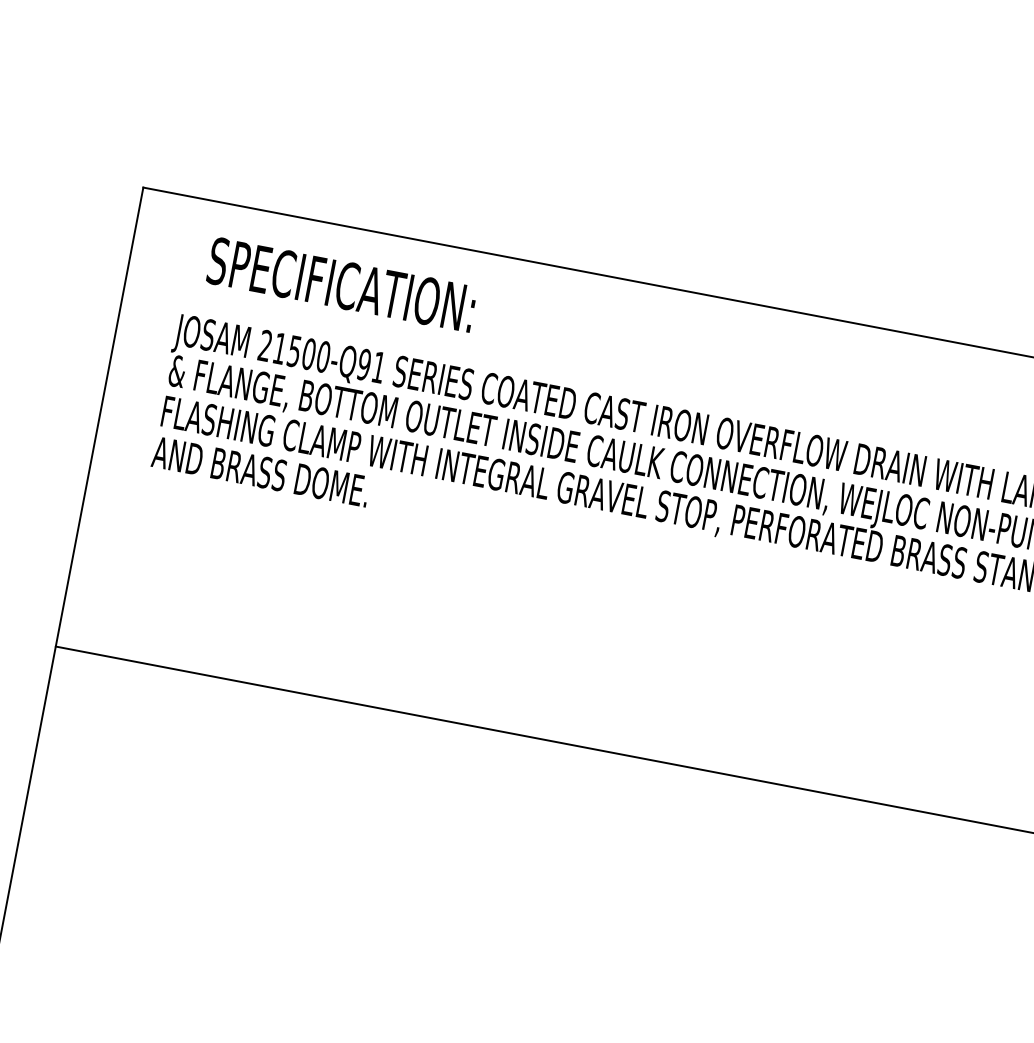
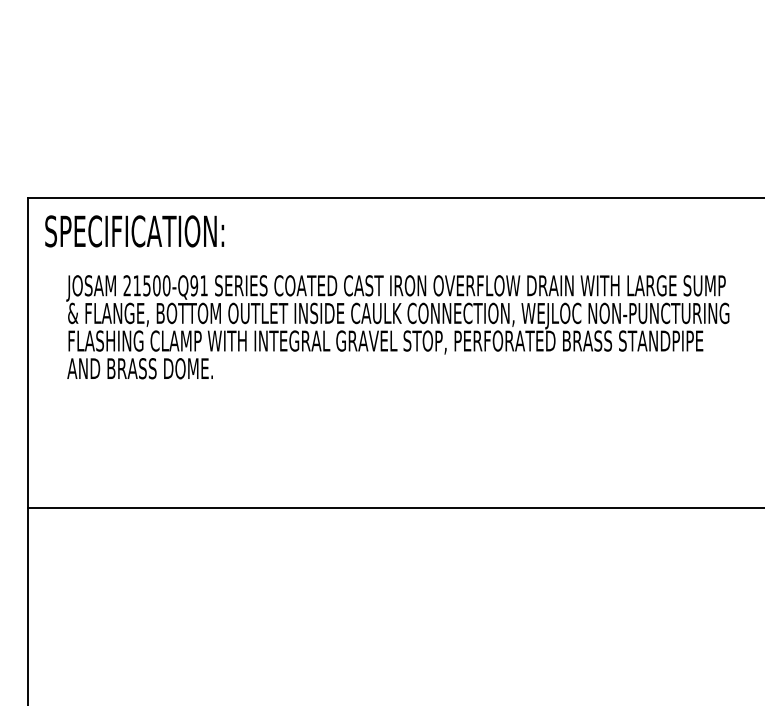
text: (341, 284) -> (134, 231), moved

